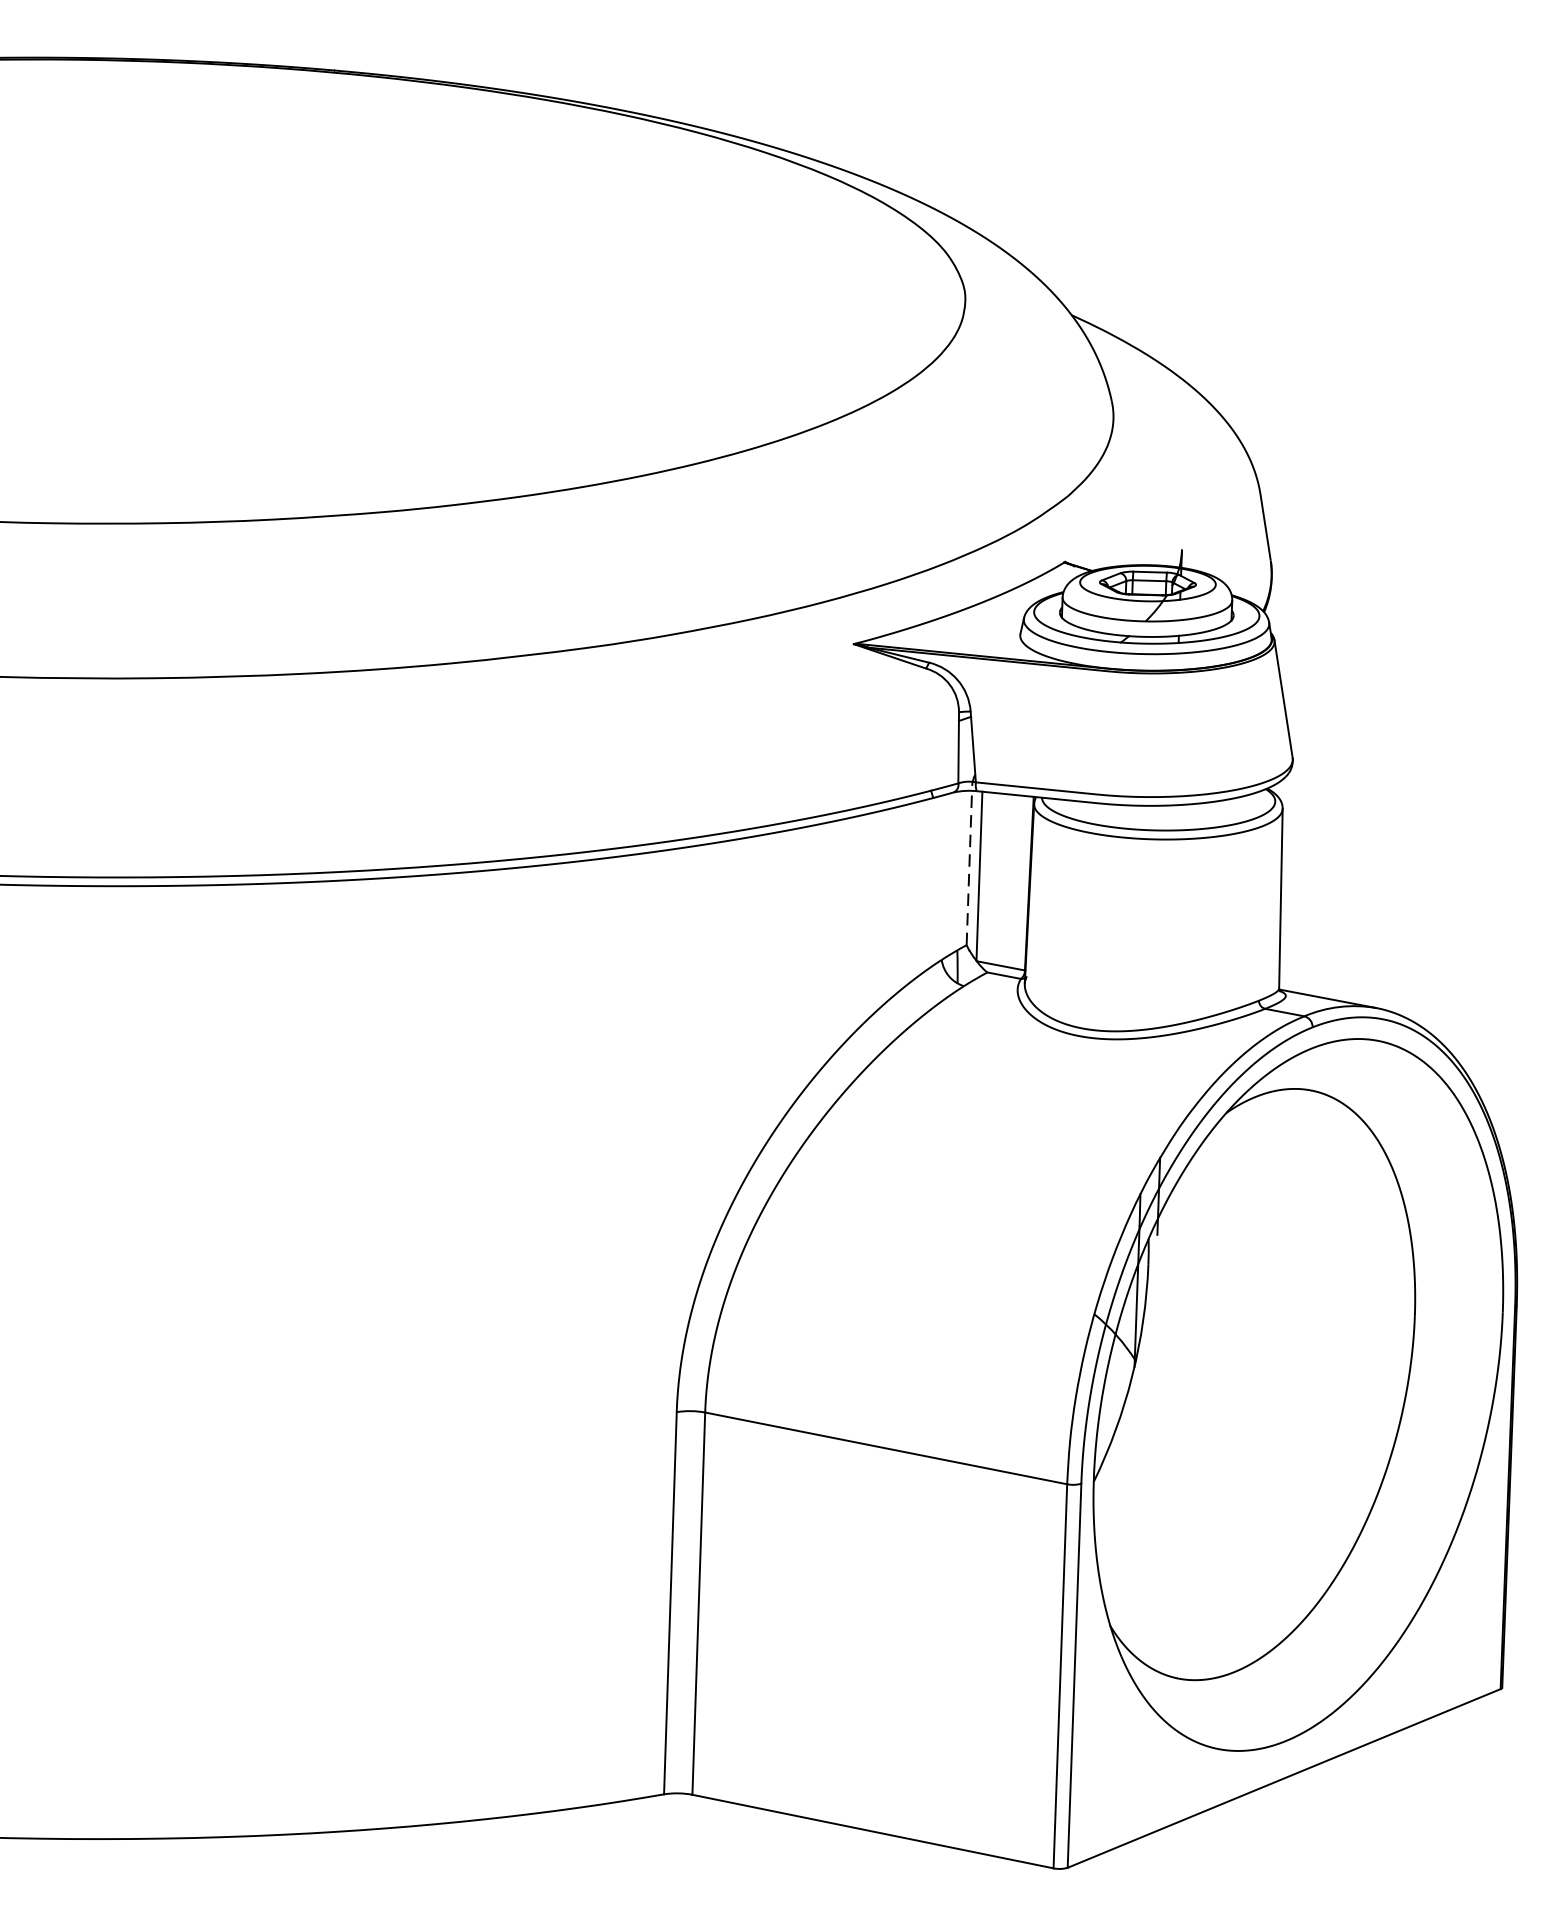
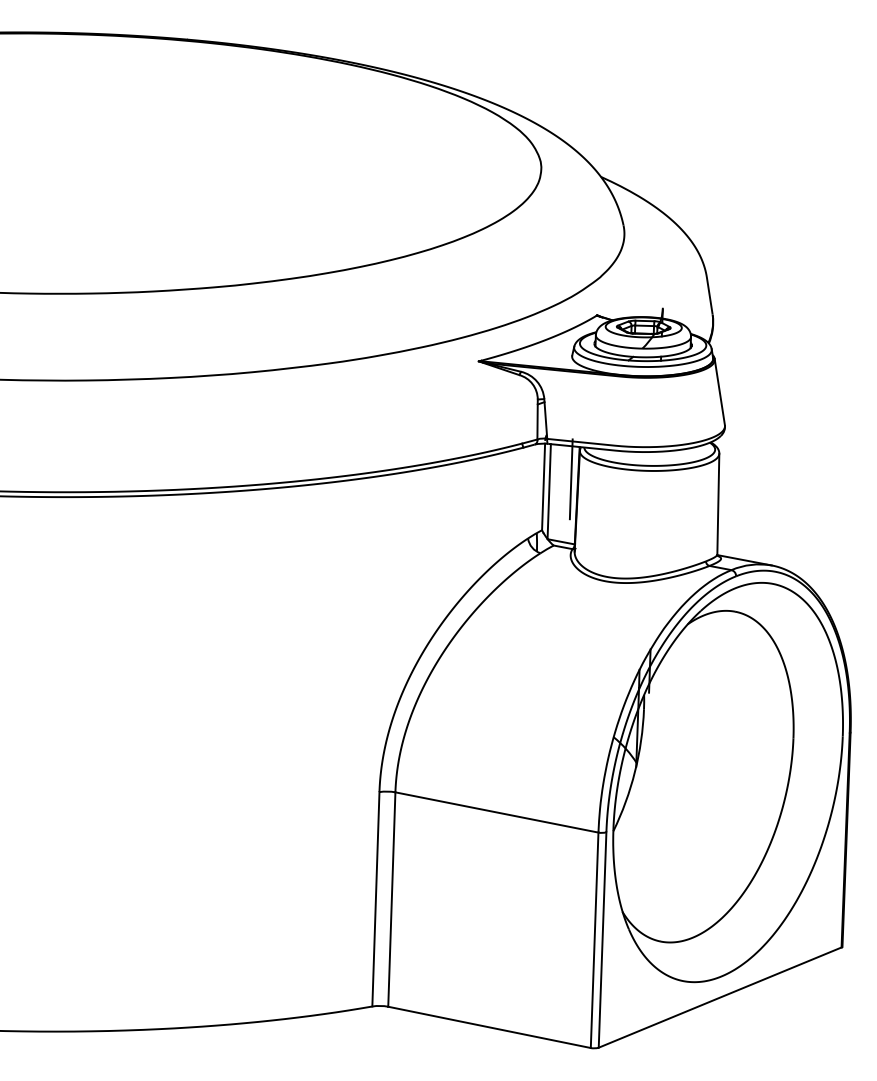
line: (1017, 854) -> (570, 479), added
line: (969, 867) -> (543, 486), dashed -> solid

